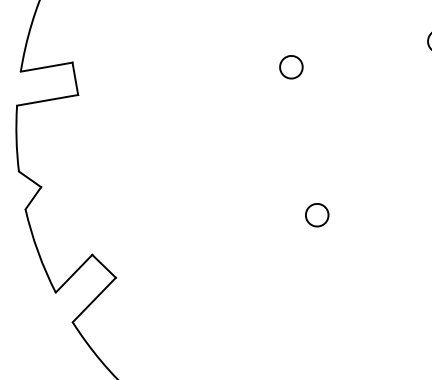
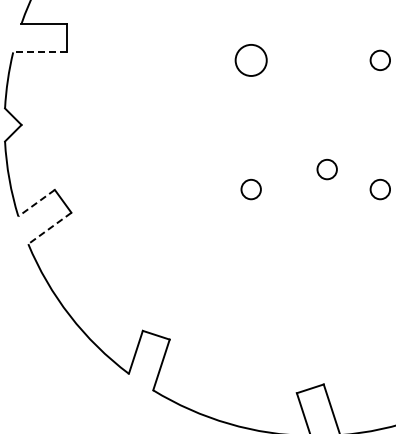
circle: (290, 67) -> (250, 60), size x1.6
line: (47, 100) -> (39, 52), solid -> dashed
circle: (399, 177) -> (326, 169), added
line: (73, 274) -> (36, 203), solid -> dashed
line: (93, 300) -> (49, 228), solid -> dashed

